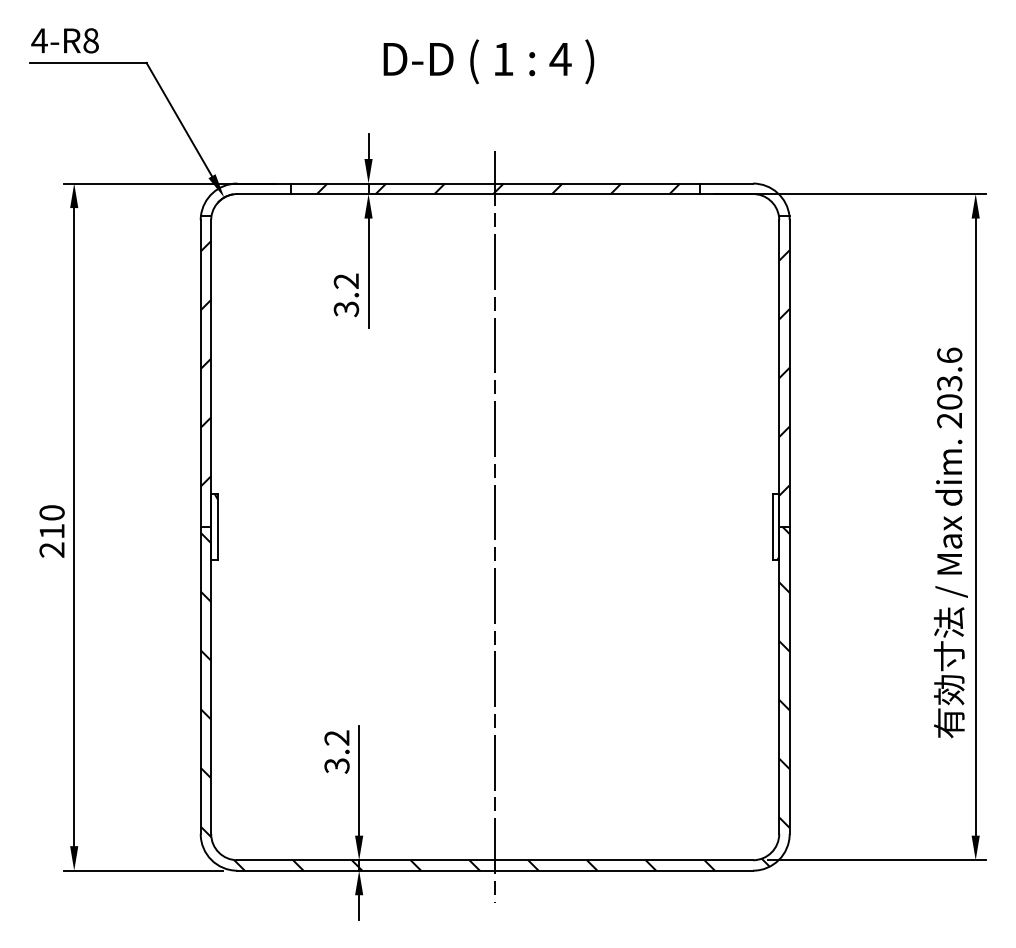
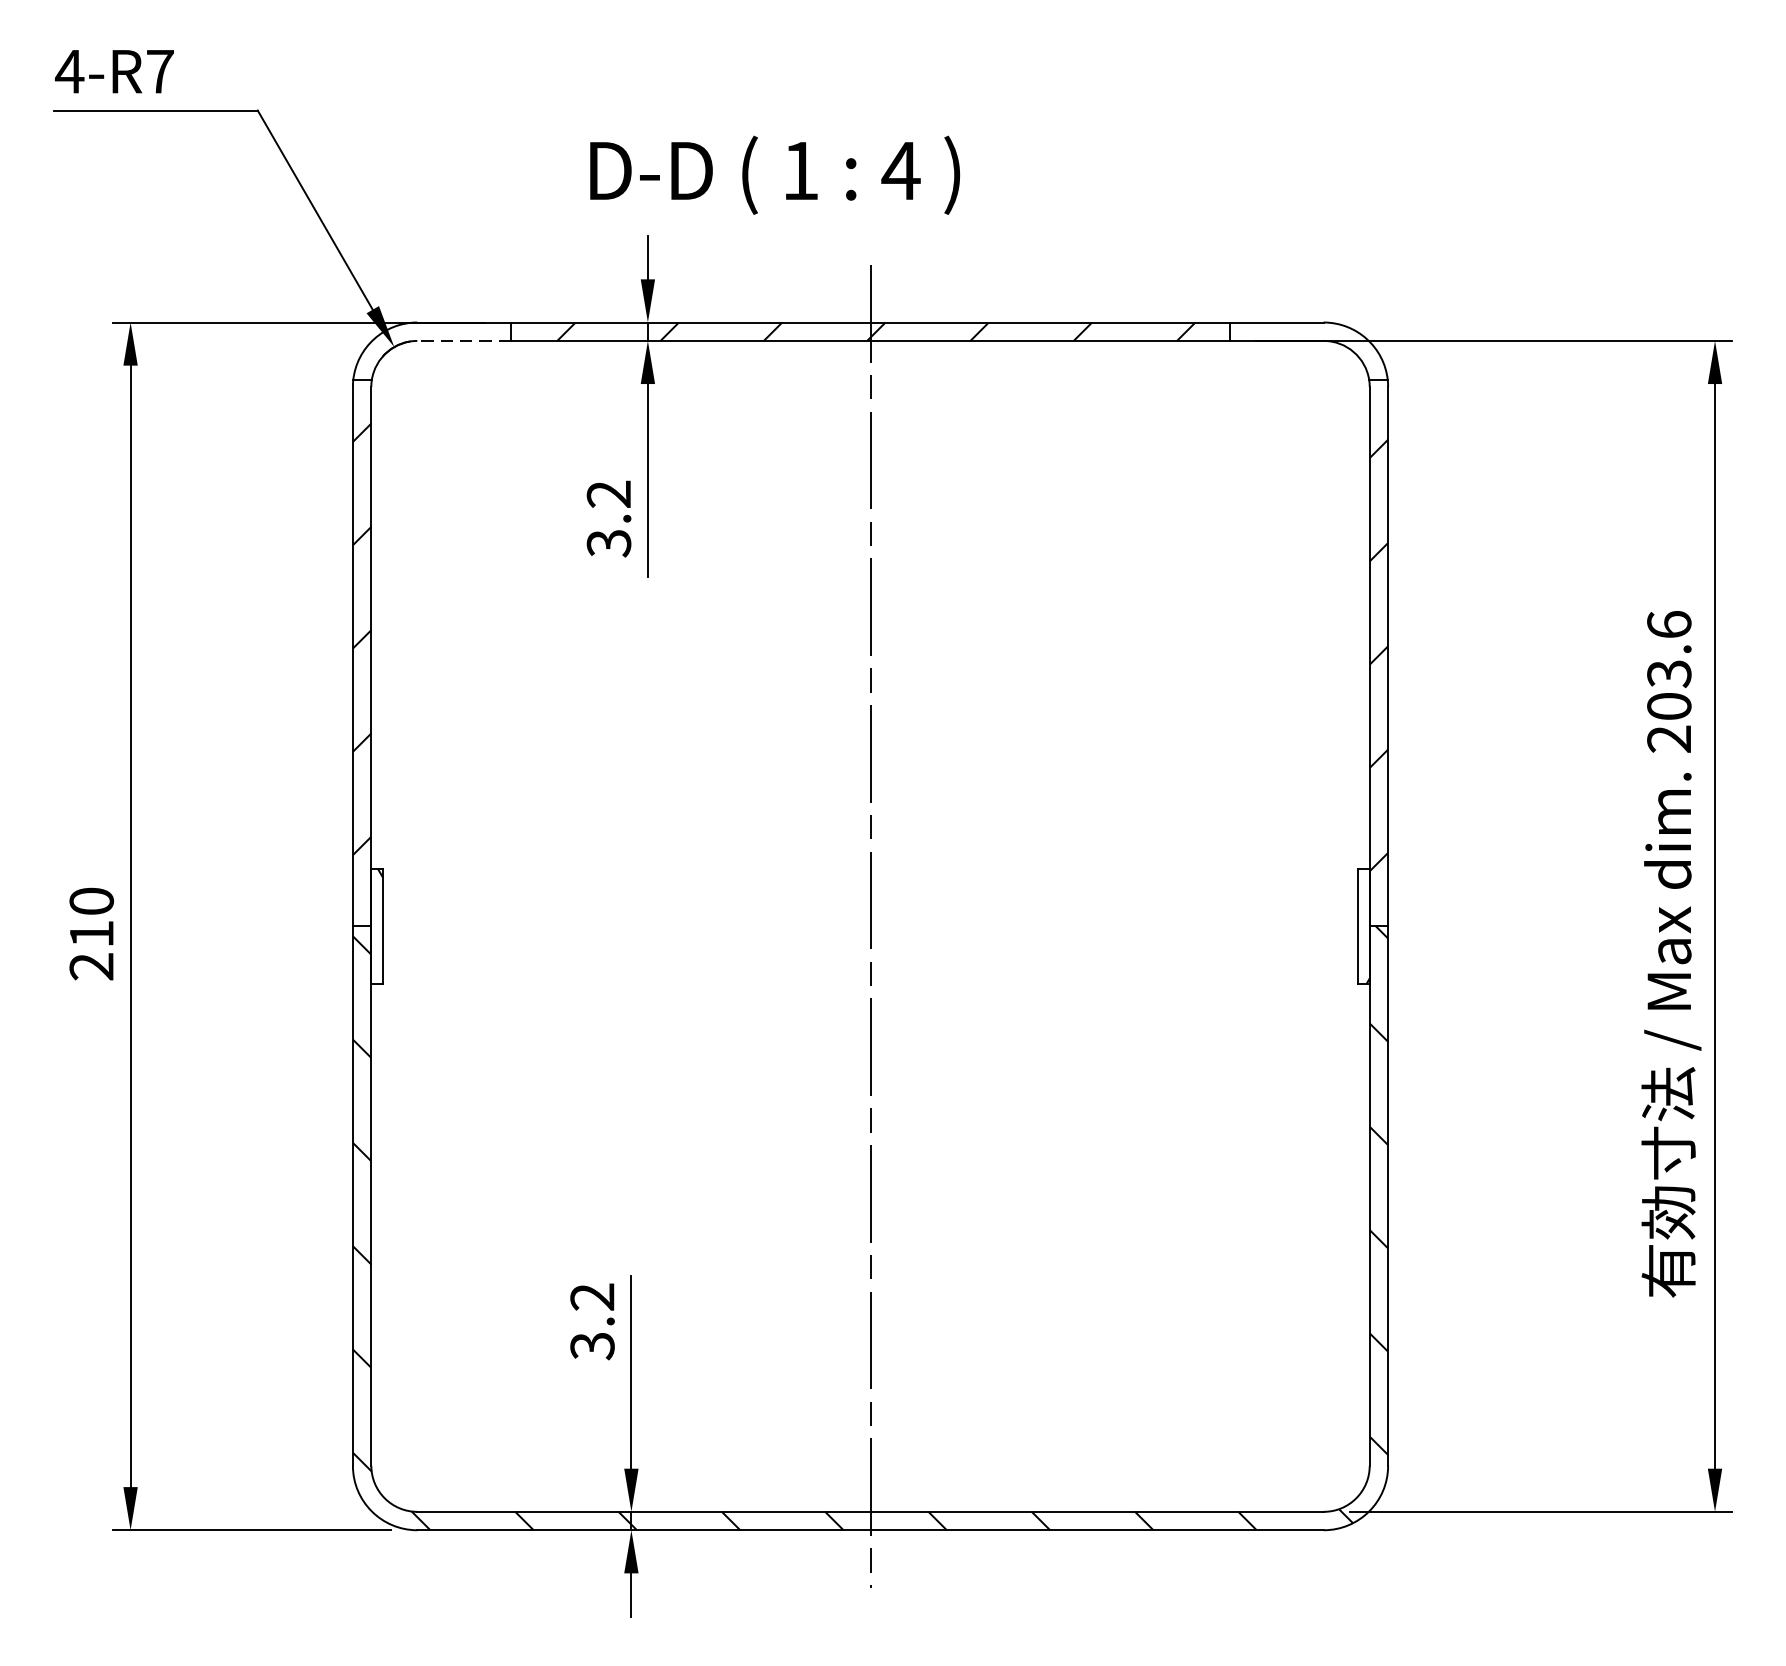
text: (90, 40) -> (159, 71), 4-R8 -> 4-R7
text: (488, 61) -> (774, 174), moved
line: (264, 194) -> (465, 341), solid -> dashed

